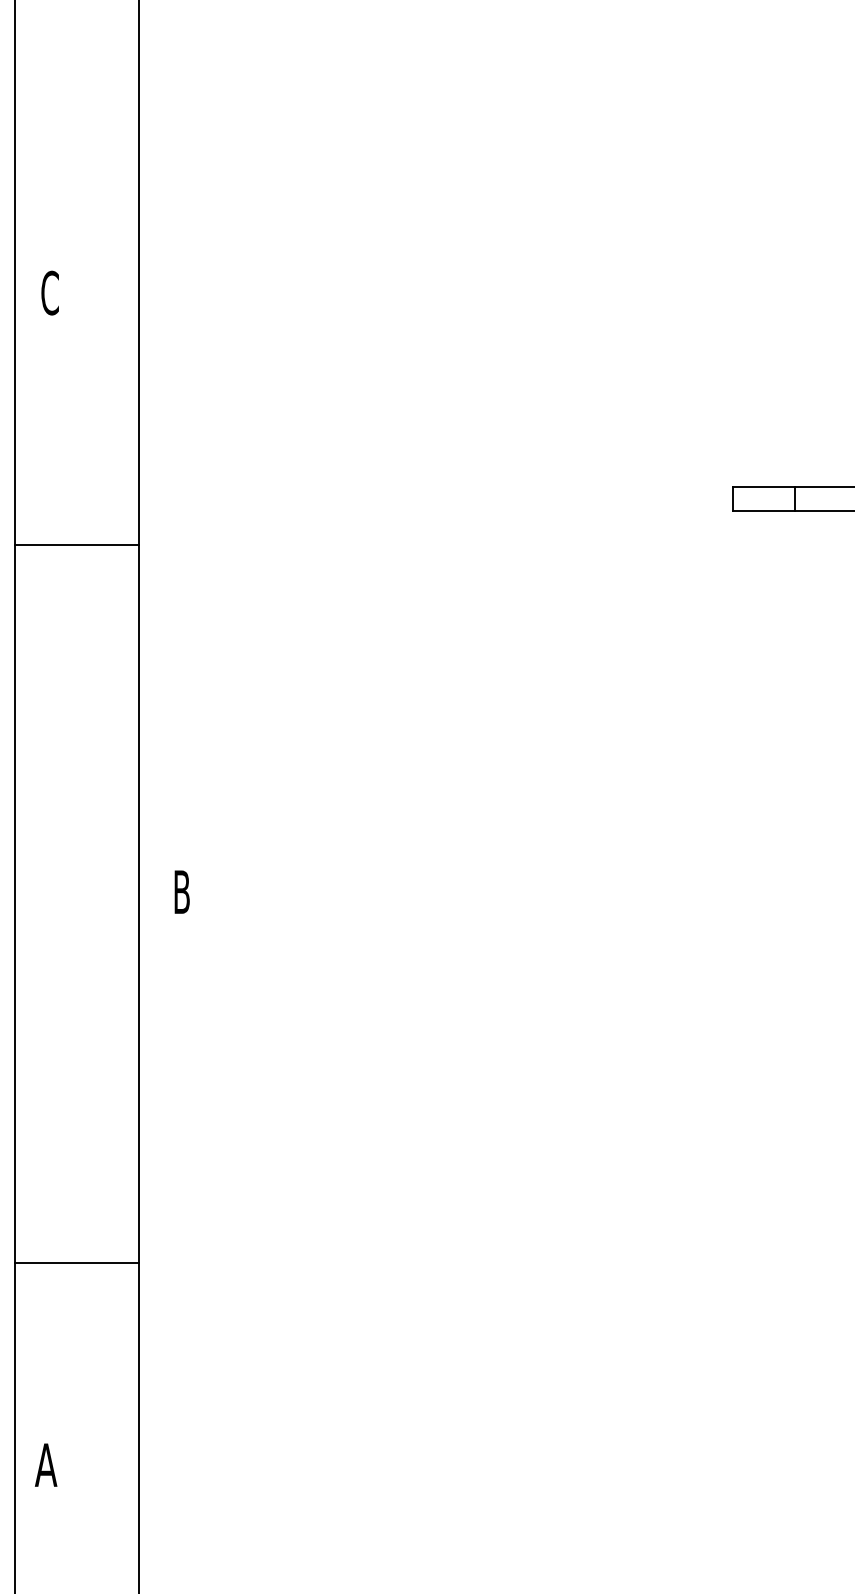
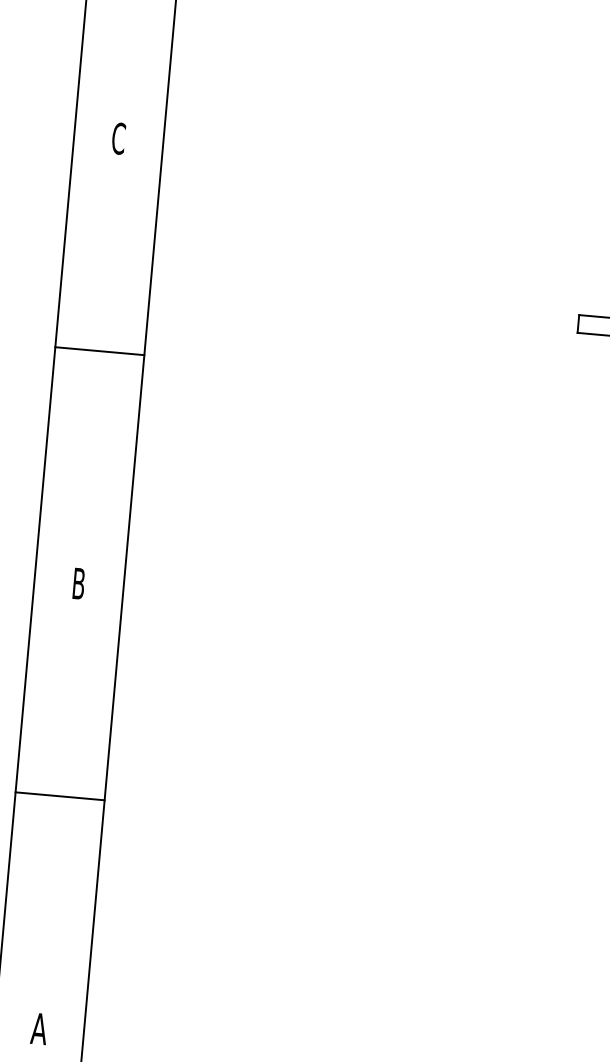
text: (49, 292) -> (118, 138), moved
line: (77, 545) -> (99, 351), moved
text: (181, 891) -> (78, 583), moved
line: (77, 1263) -> (60, 796), moved
text: (46, 1464) -> (39, 1028), moved

